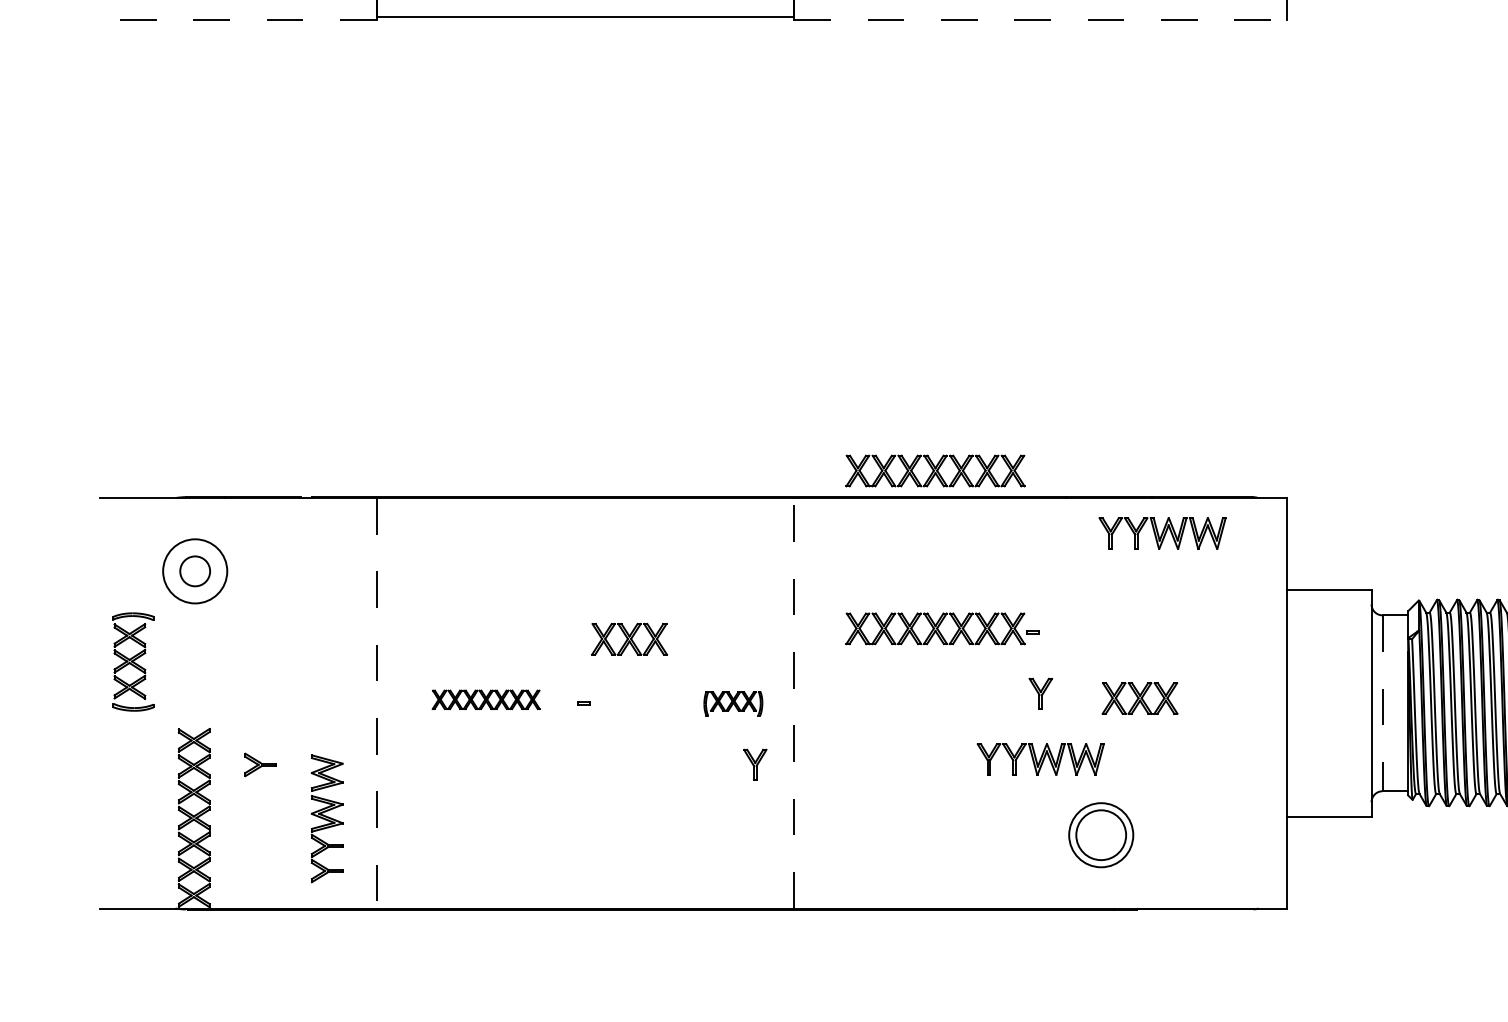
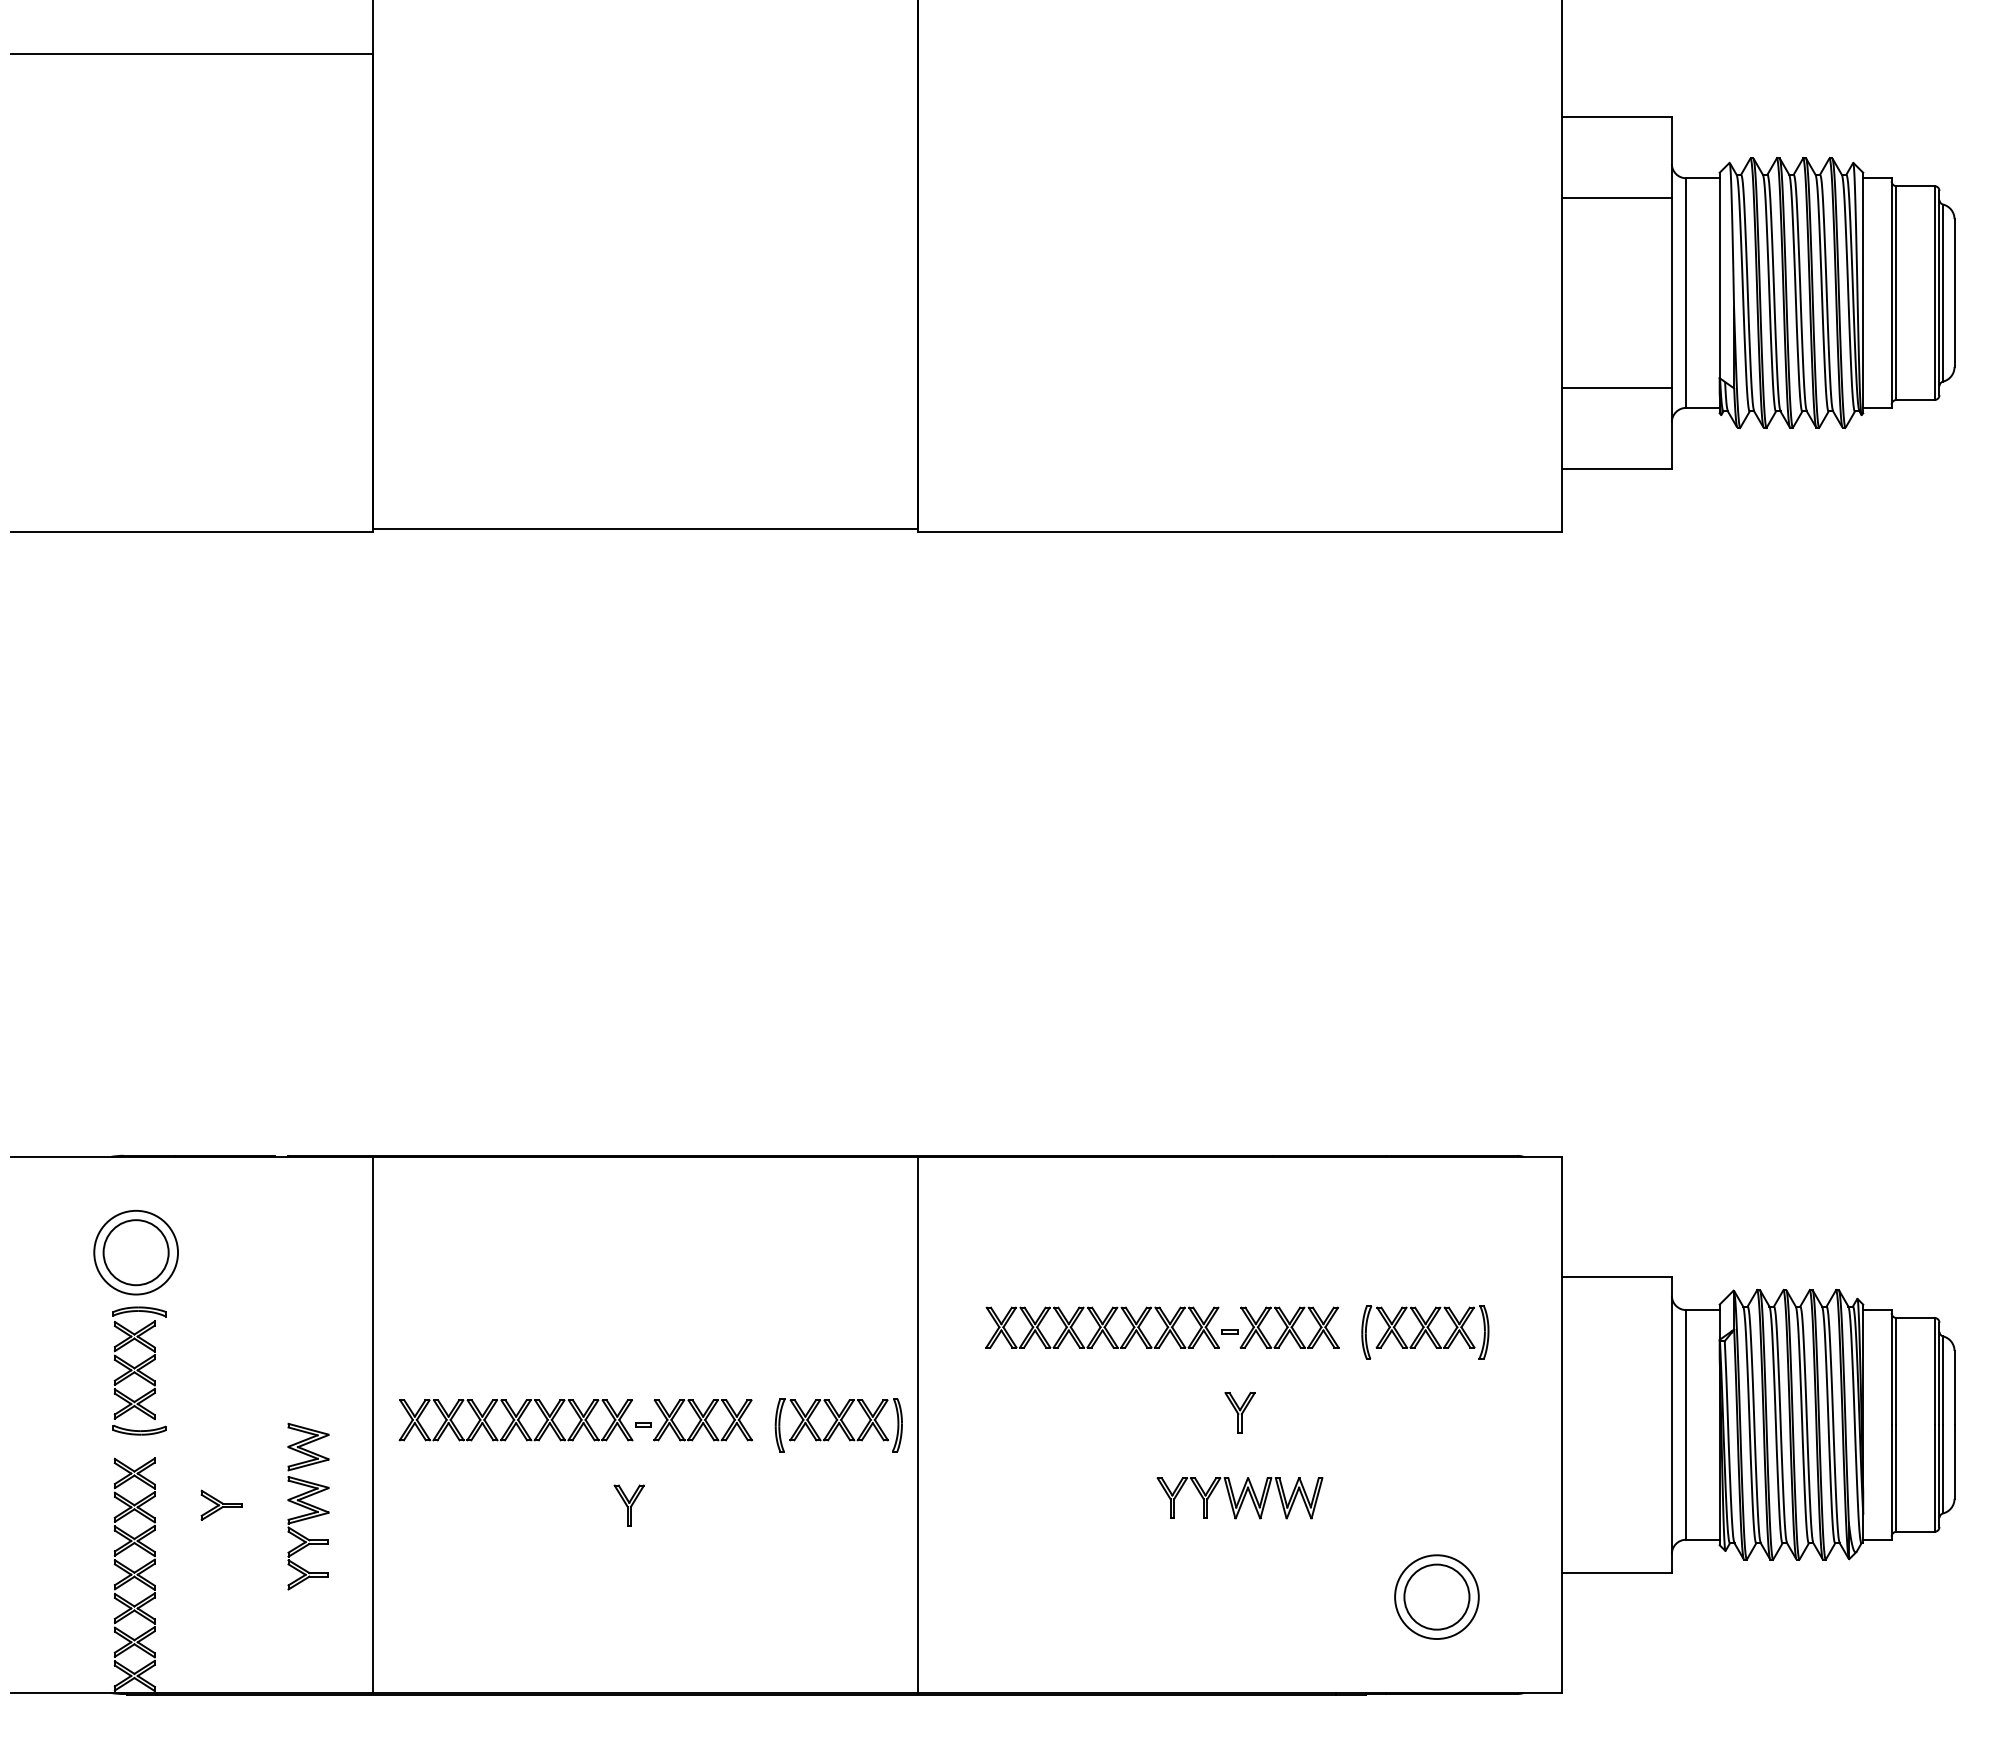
line: (238, 19) -> (192, 532), dashed -> solid
line: (1041, 19) -> (1240, 532), dashed -> solid
part: (935, 470) -> (1102, 1121), removed
part: (1162, 533) -> (1398, 1203), removed
circle: (194, 571) -> (135, 1252), size x1.67
part: (1182, 632) -> (1425, 1332), added
part: (629, 639) -> (702, 1420), moved
part: (133, 661) -> (139, 1370), moved
part: (1139, 698) -> (1289, 1327), moved
part: (485, 699) -> (515, 1420), size x1.67
line: (376, 702) -> (372, 1424), dashed -> solid
line: (794, 702) -> (918, 1424), dashed -> solid
line: (1382, 702) -> (1686, 1424), dashed -> solid
part: (733, 703) -> (838, 1425), size x1.67
part: (754, 765) -> (628, 1505), moved
part: (327, 818) -> (308, 1506), moved
part: (1100, 834) -> (1436, 1596), moved

